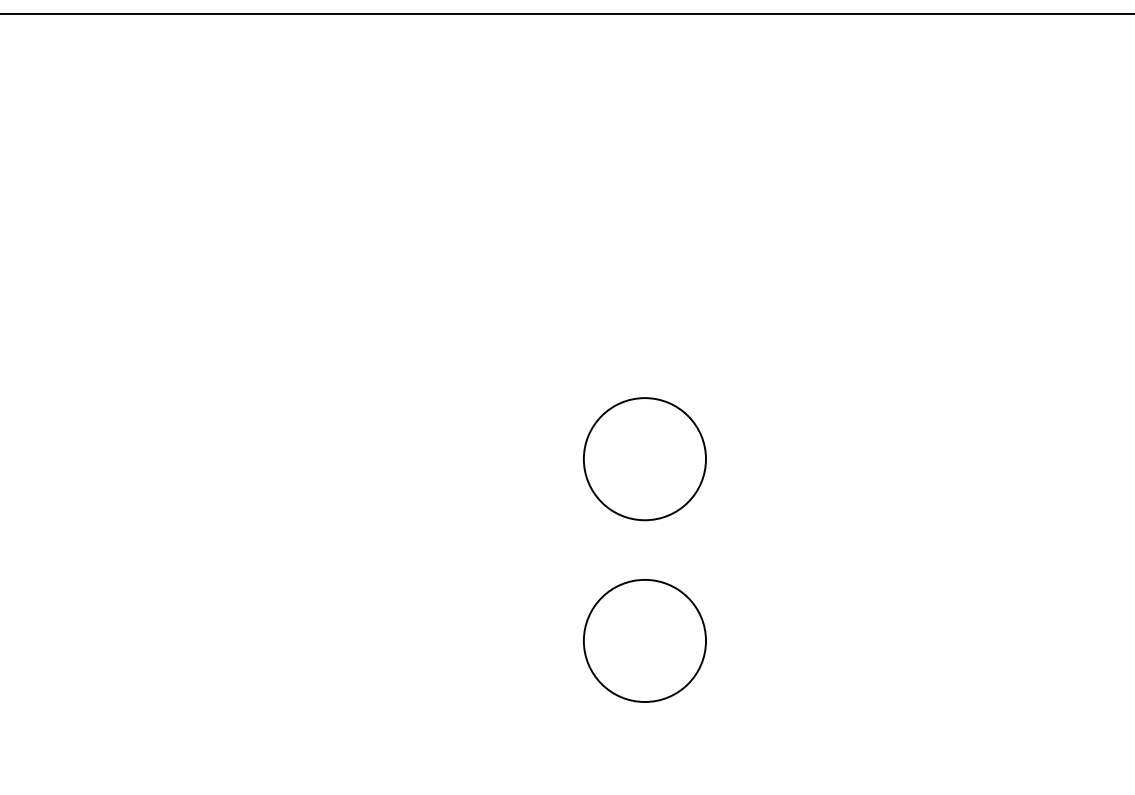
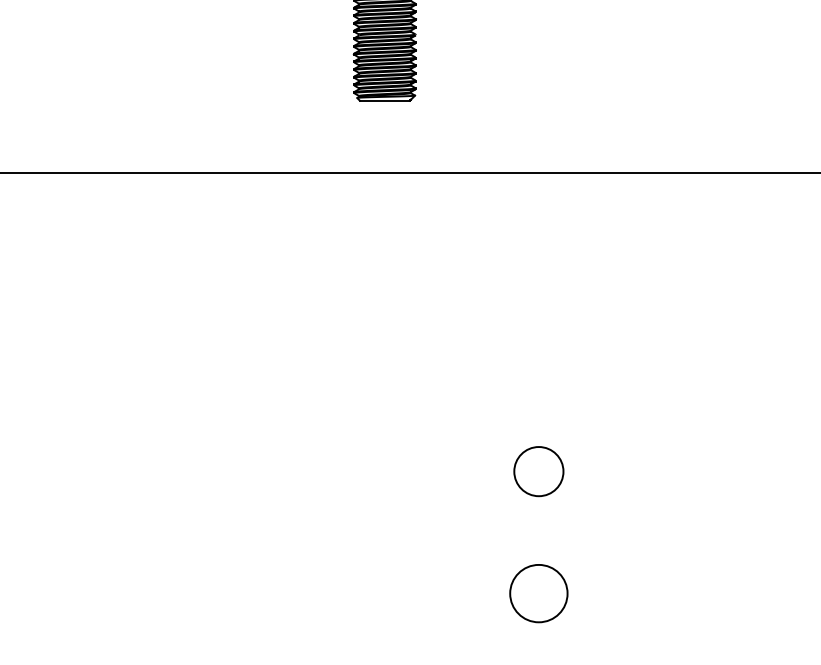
circle: (644, 458) -> (538, 471), size x0.6
circle: (644, 640) -> (538, 593), size x0.7

